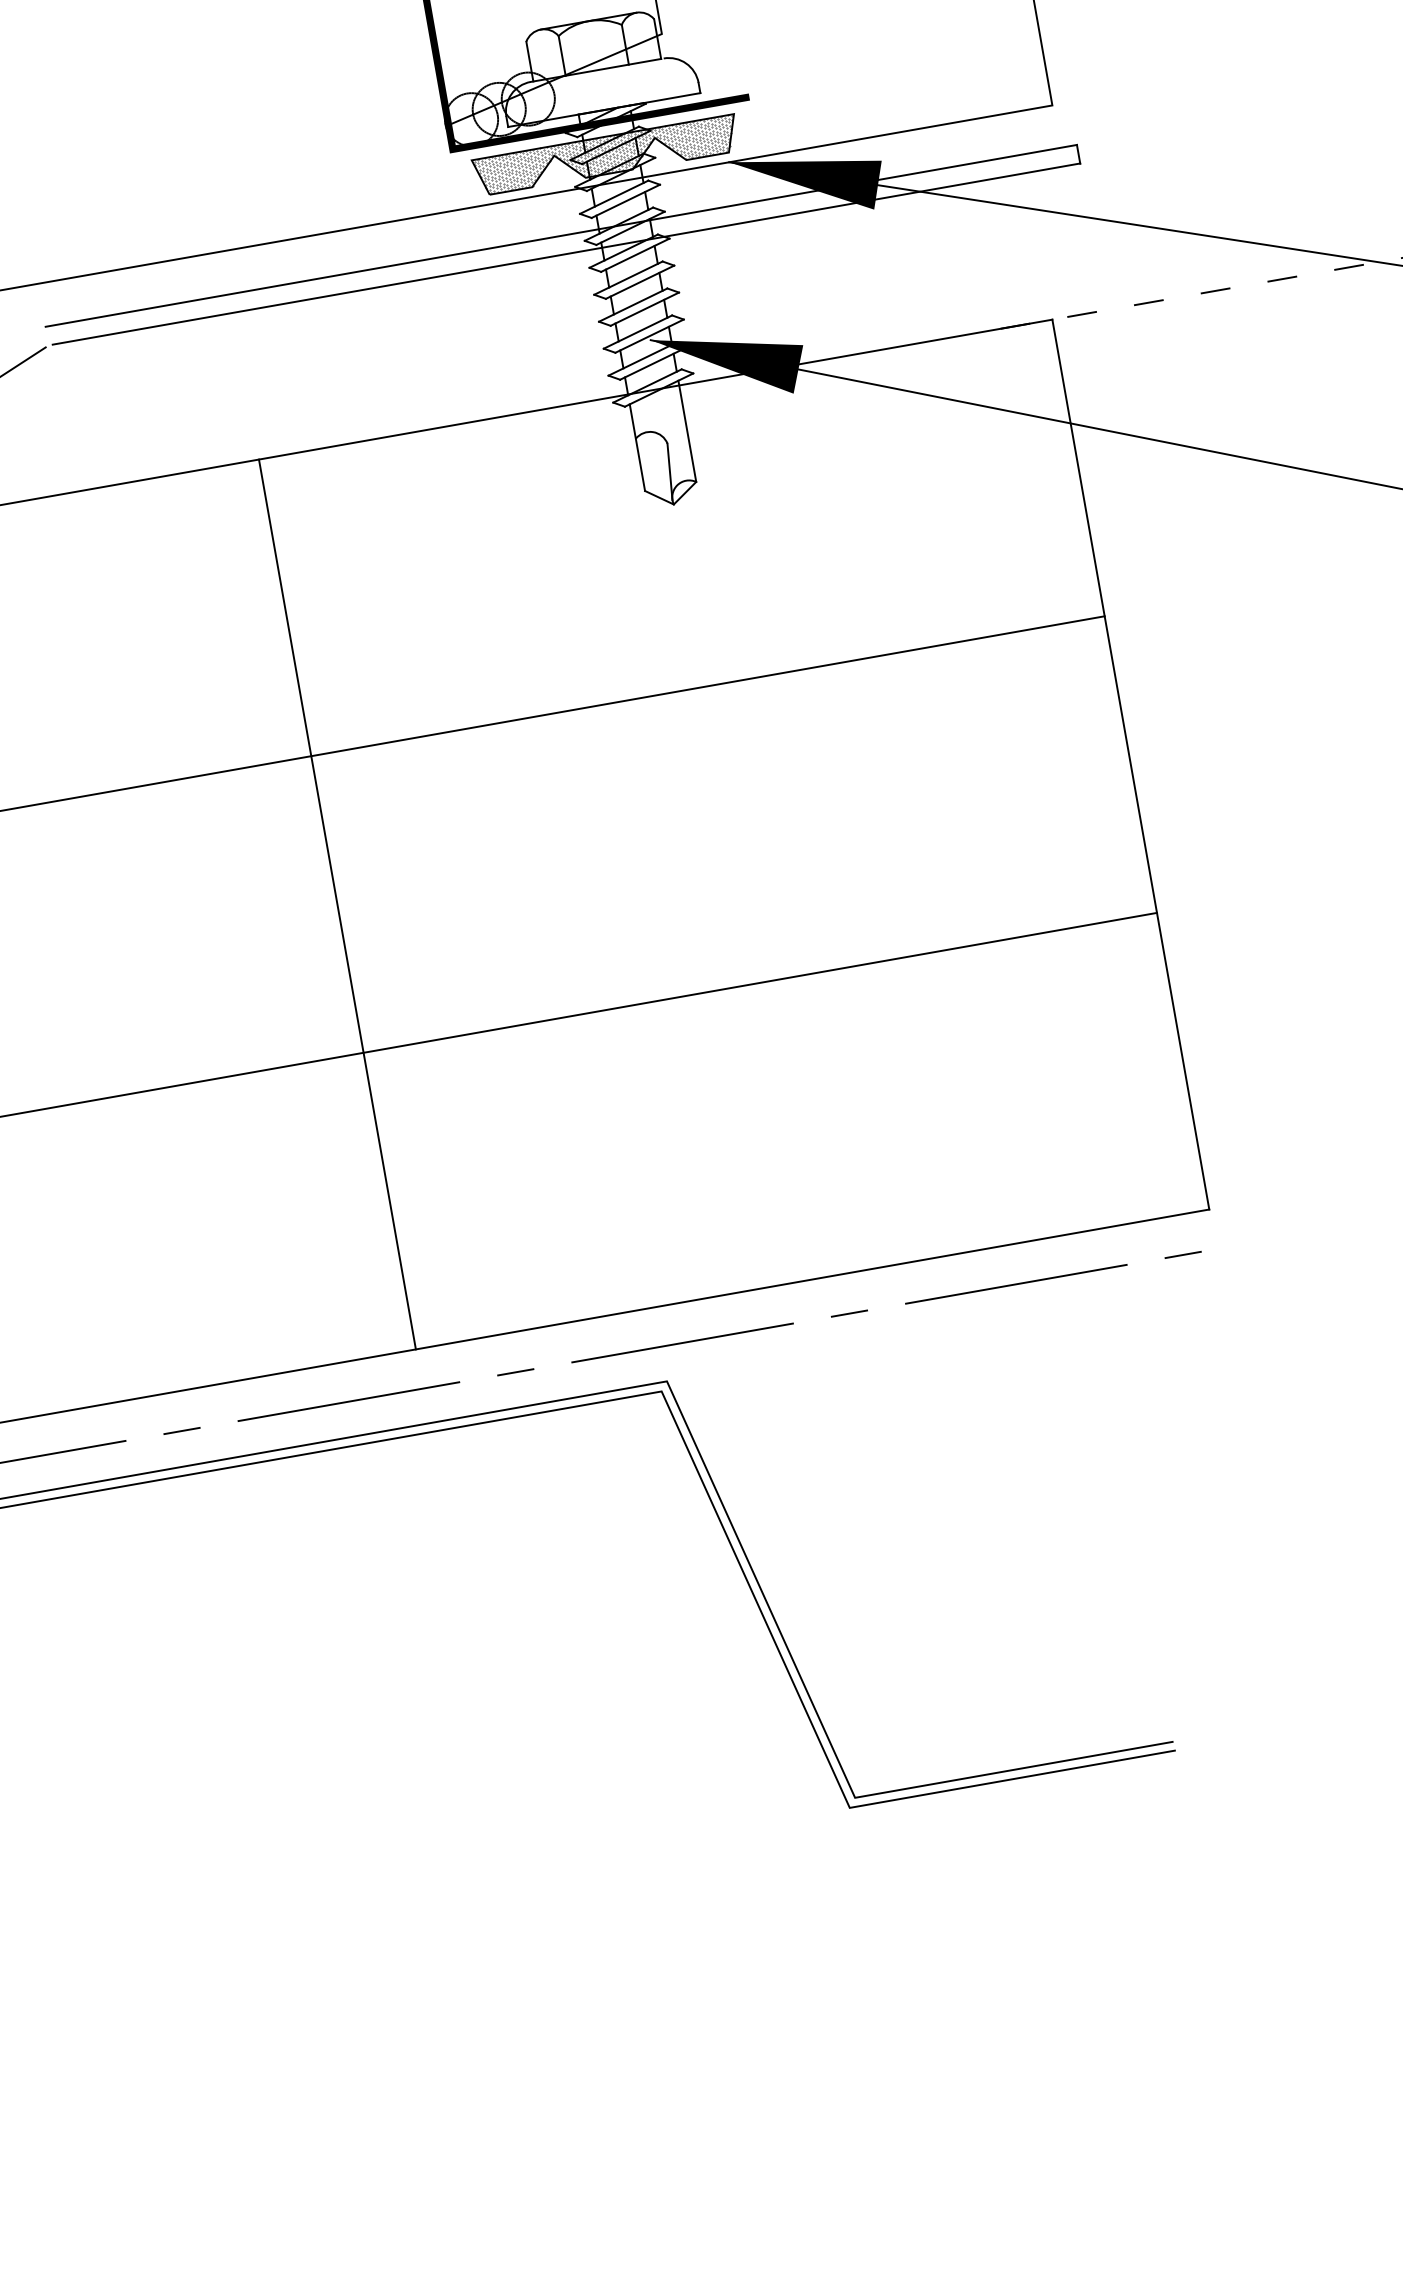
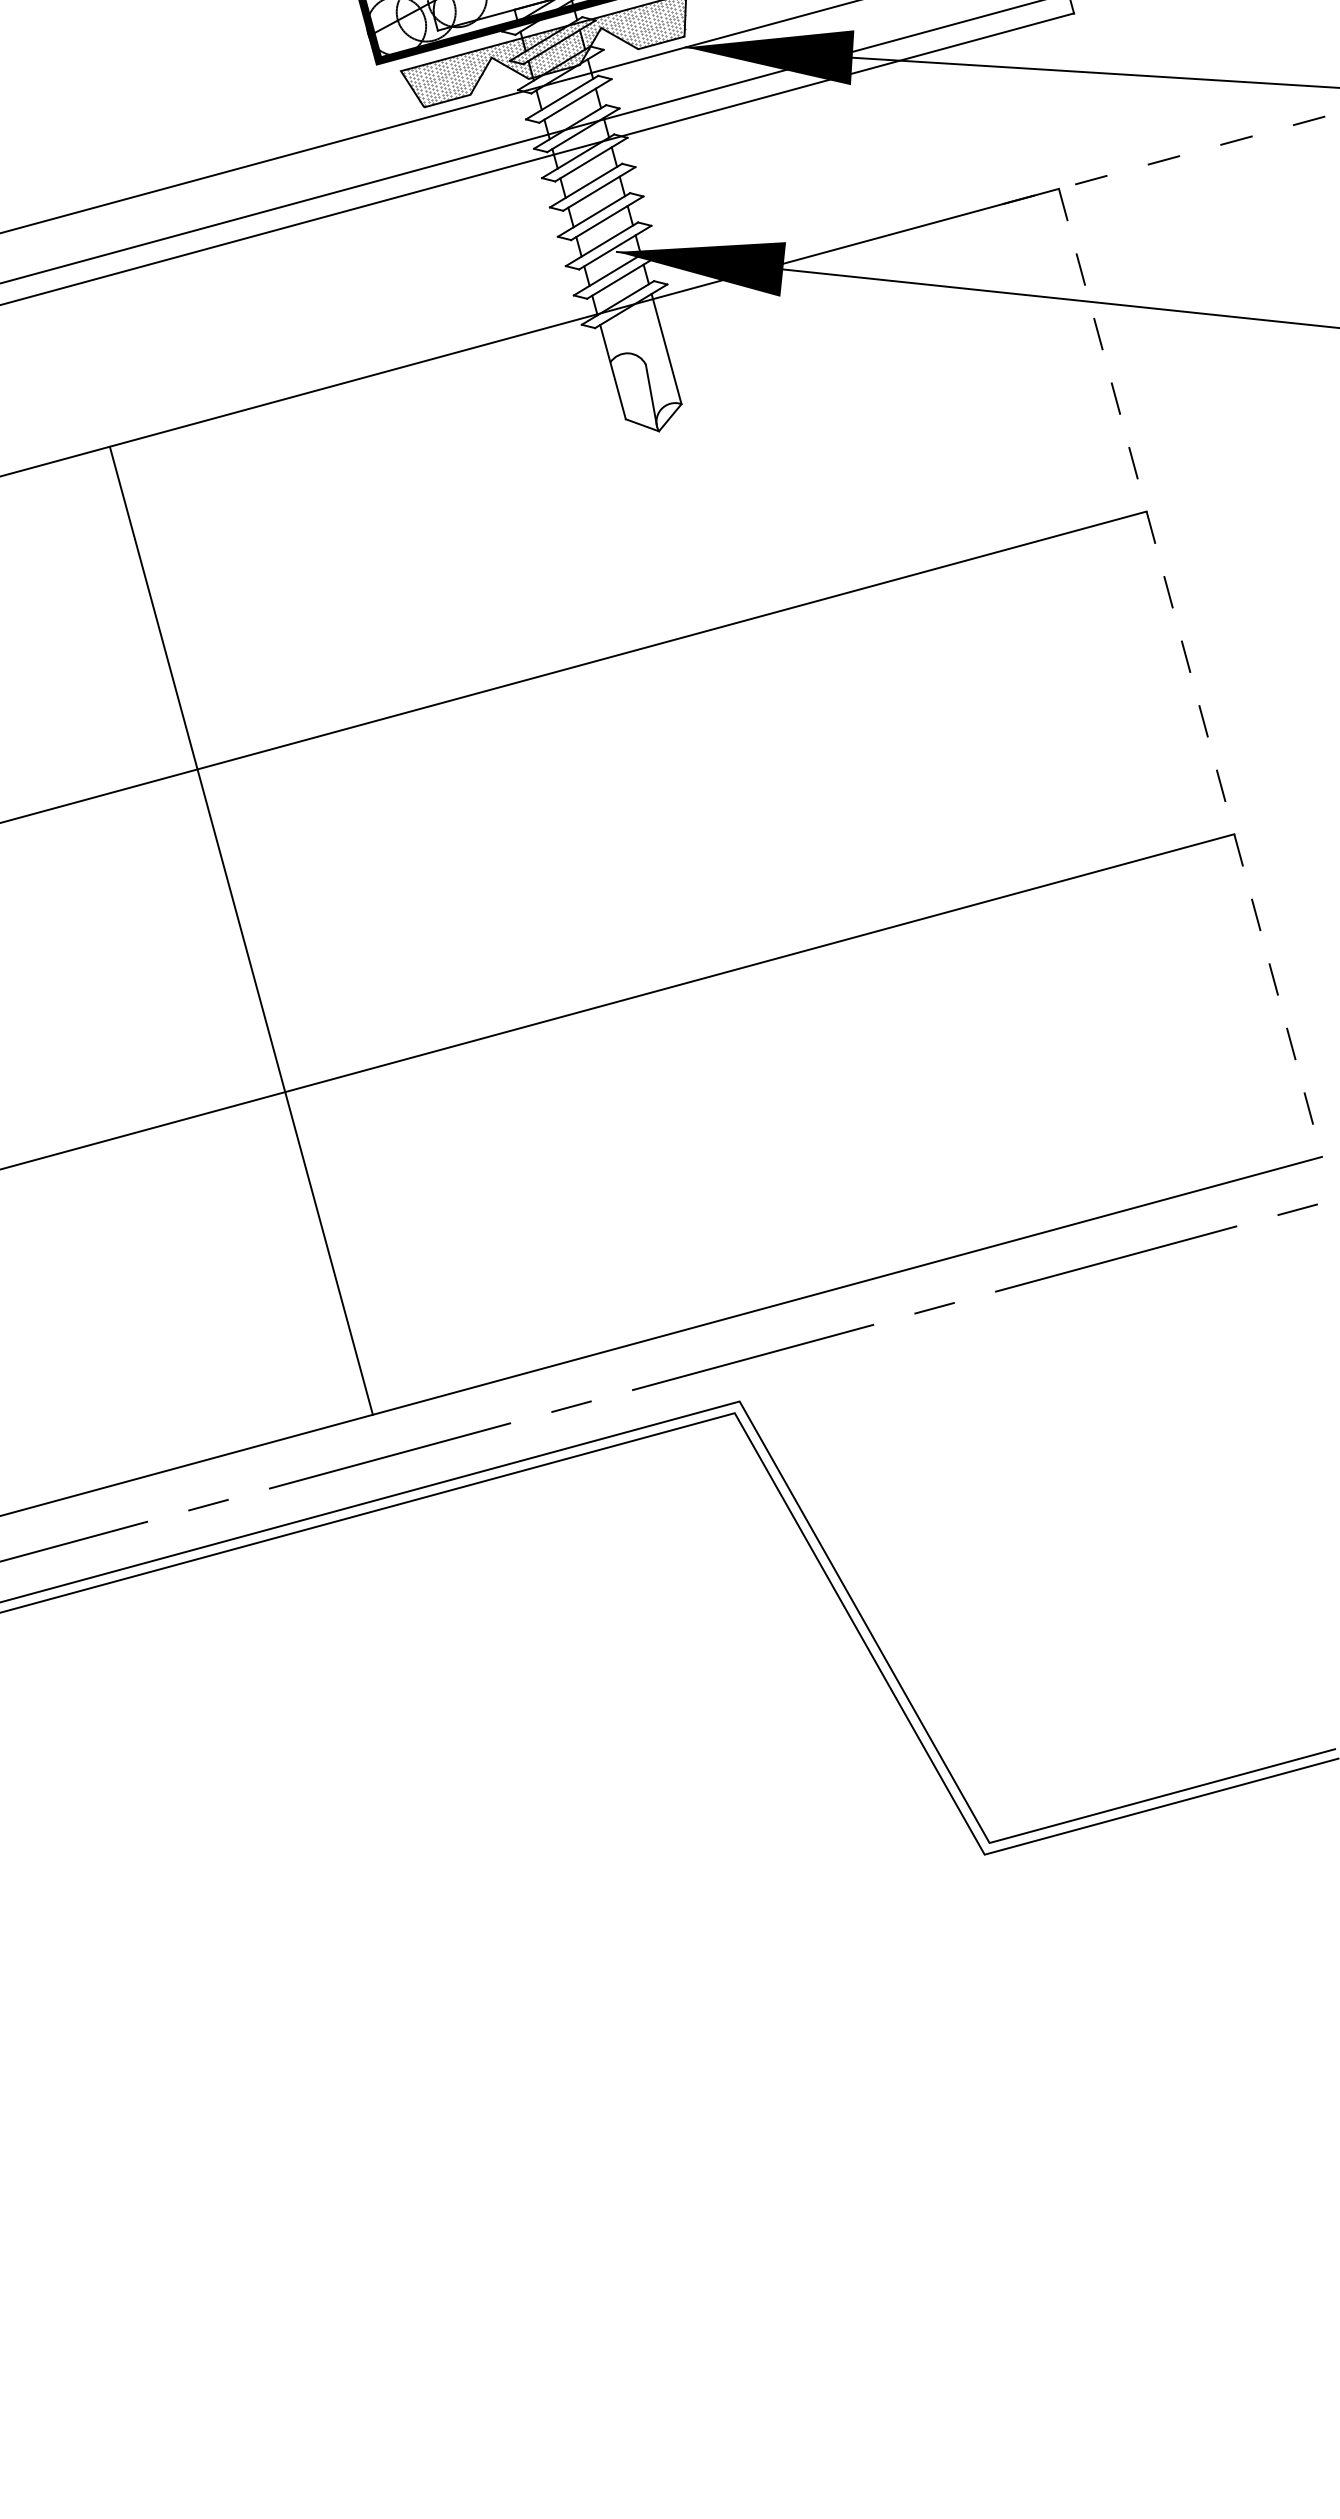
line: (1130, 764) -> (1190, 672), solid -> dashed
line: (337, 904) -> (241, 930), moved

